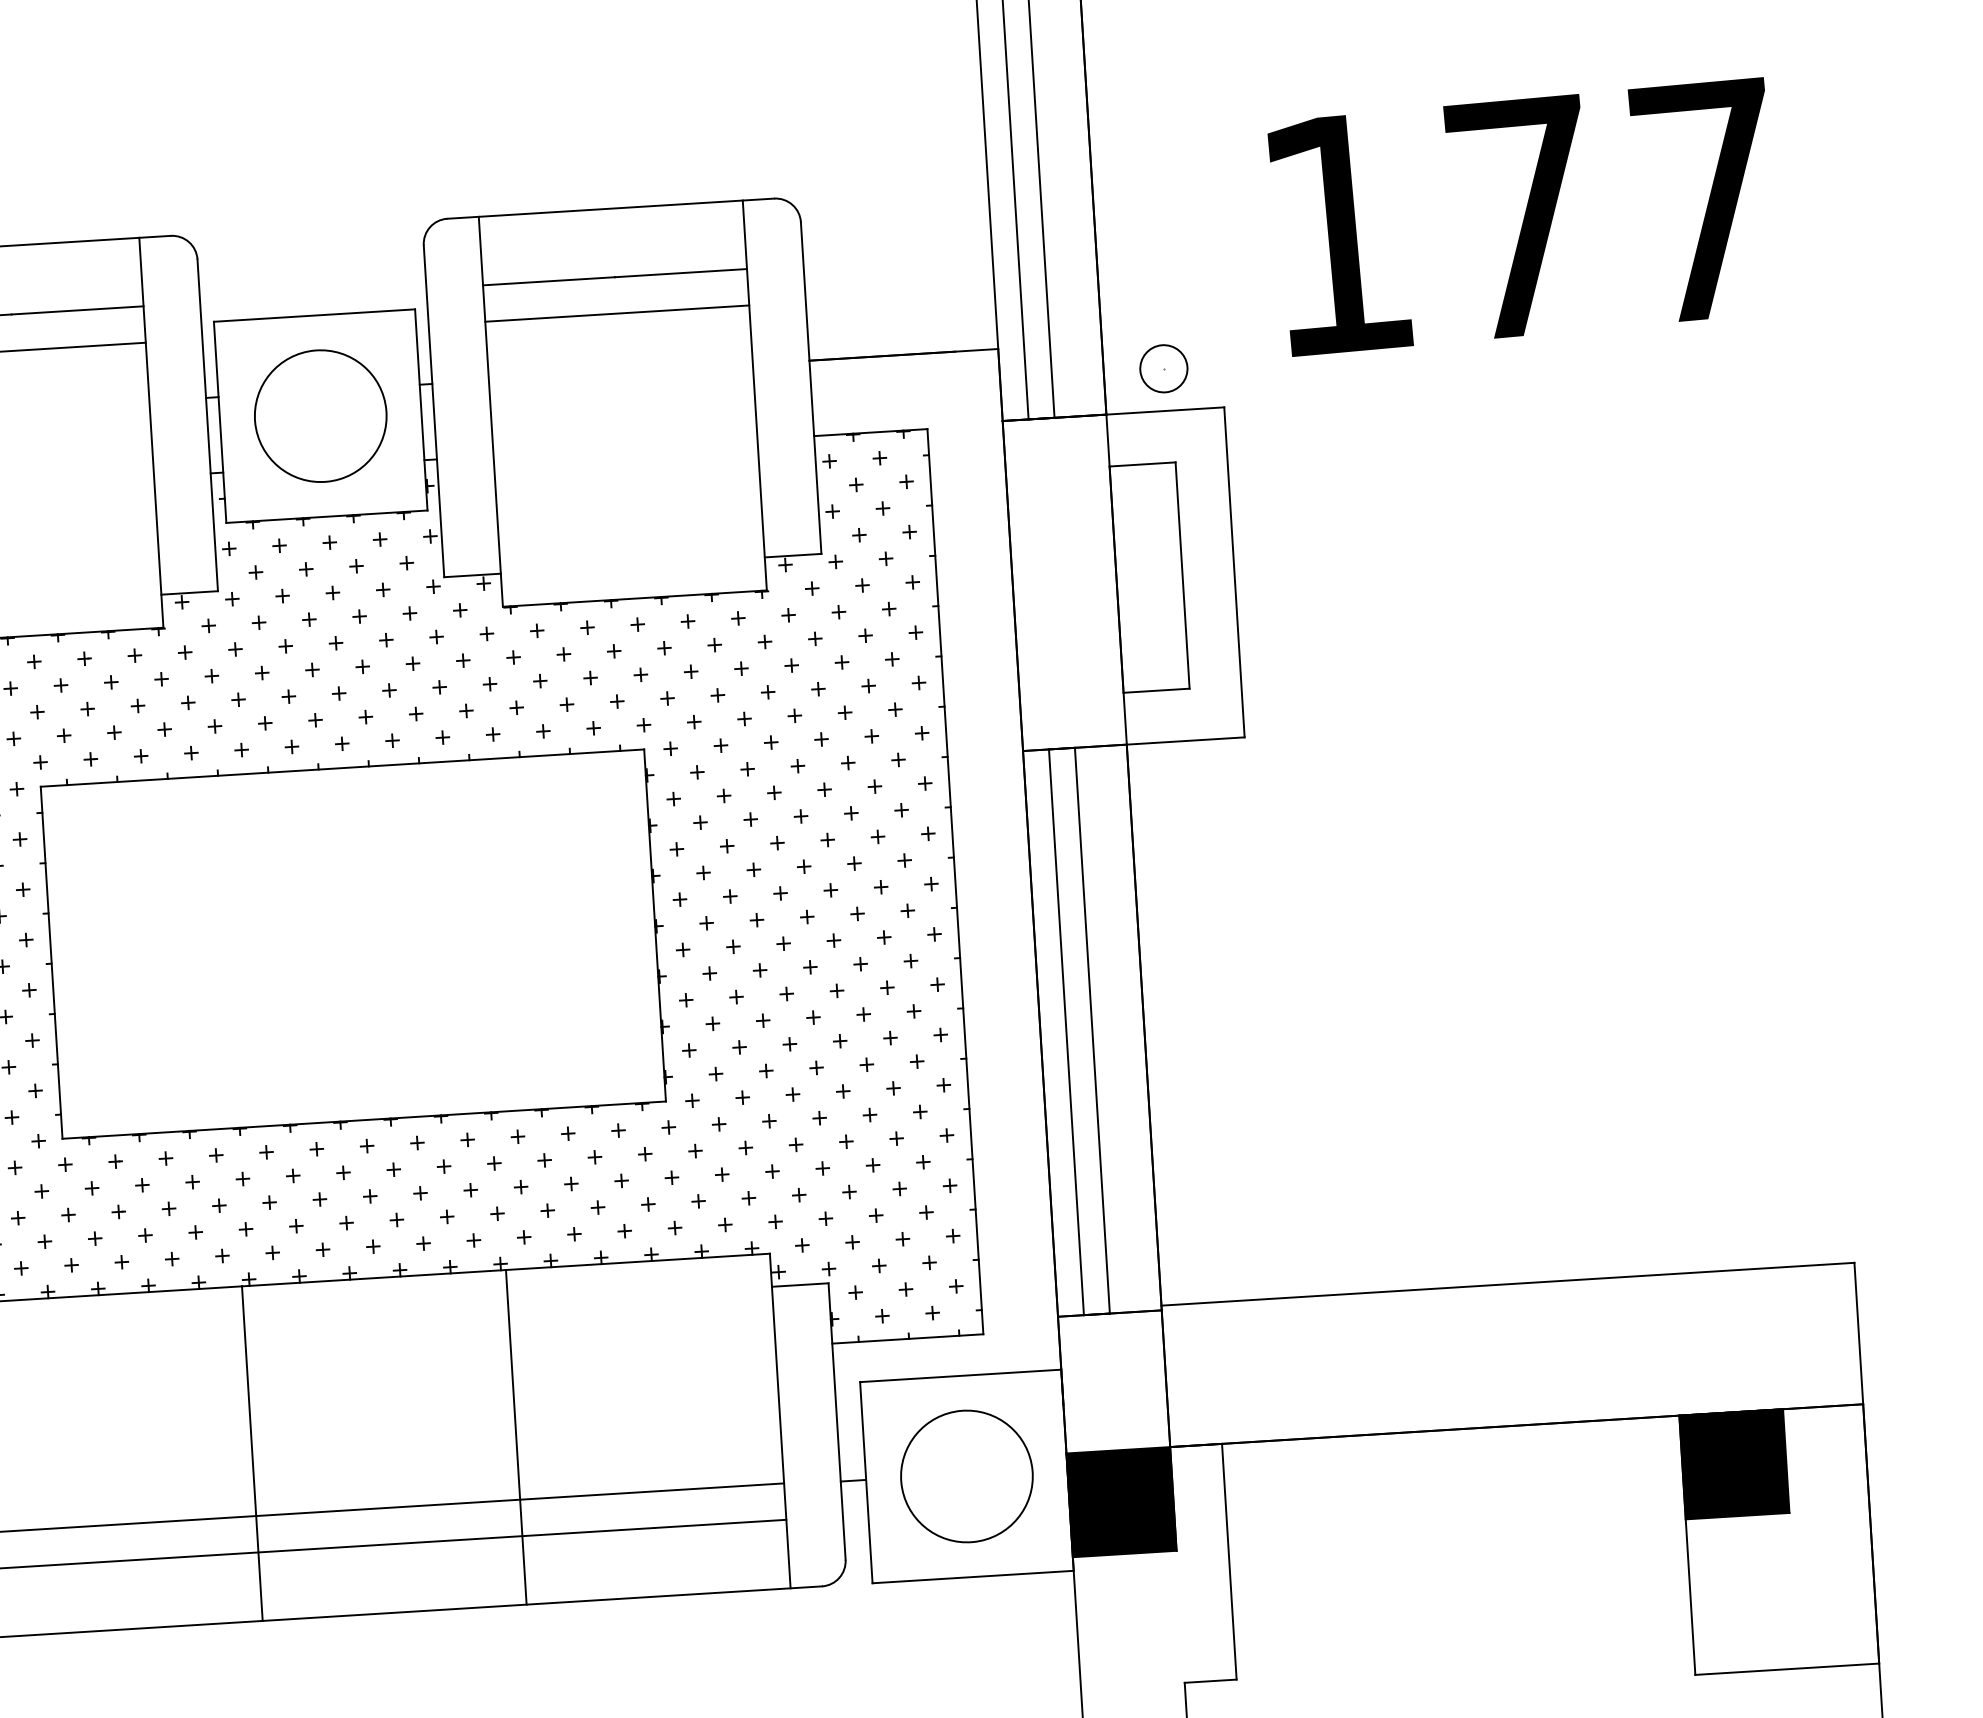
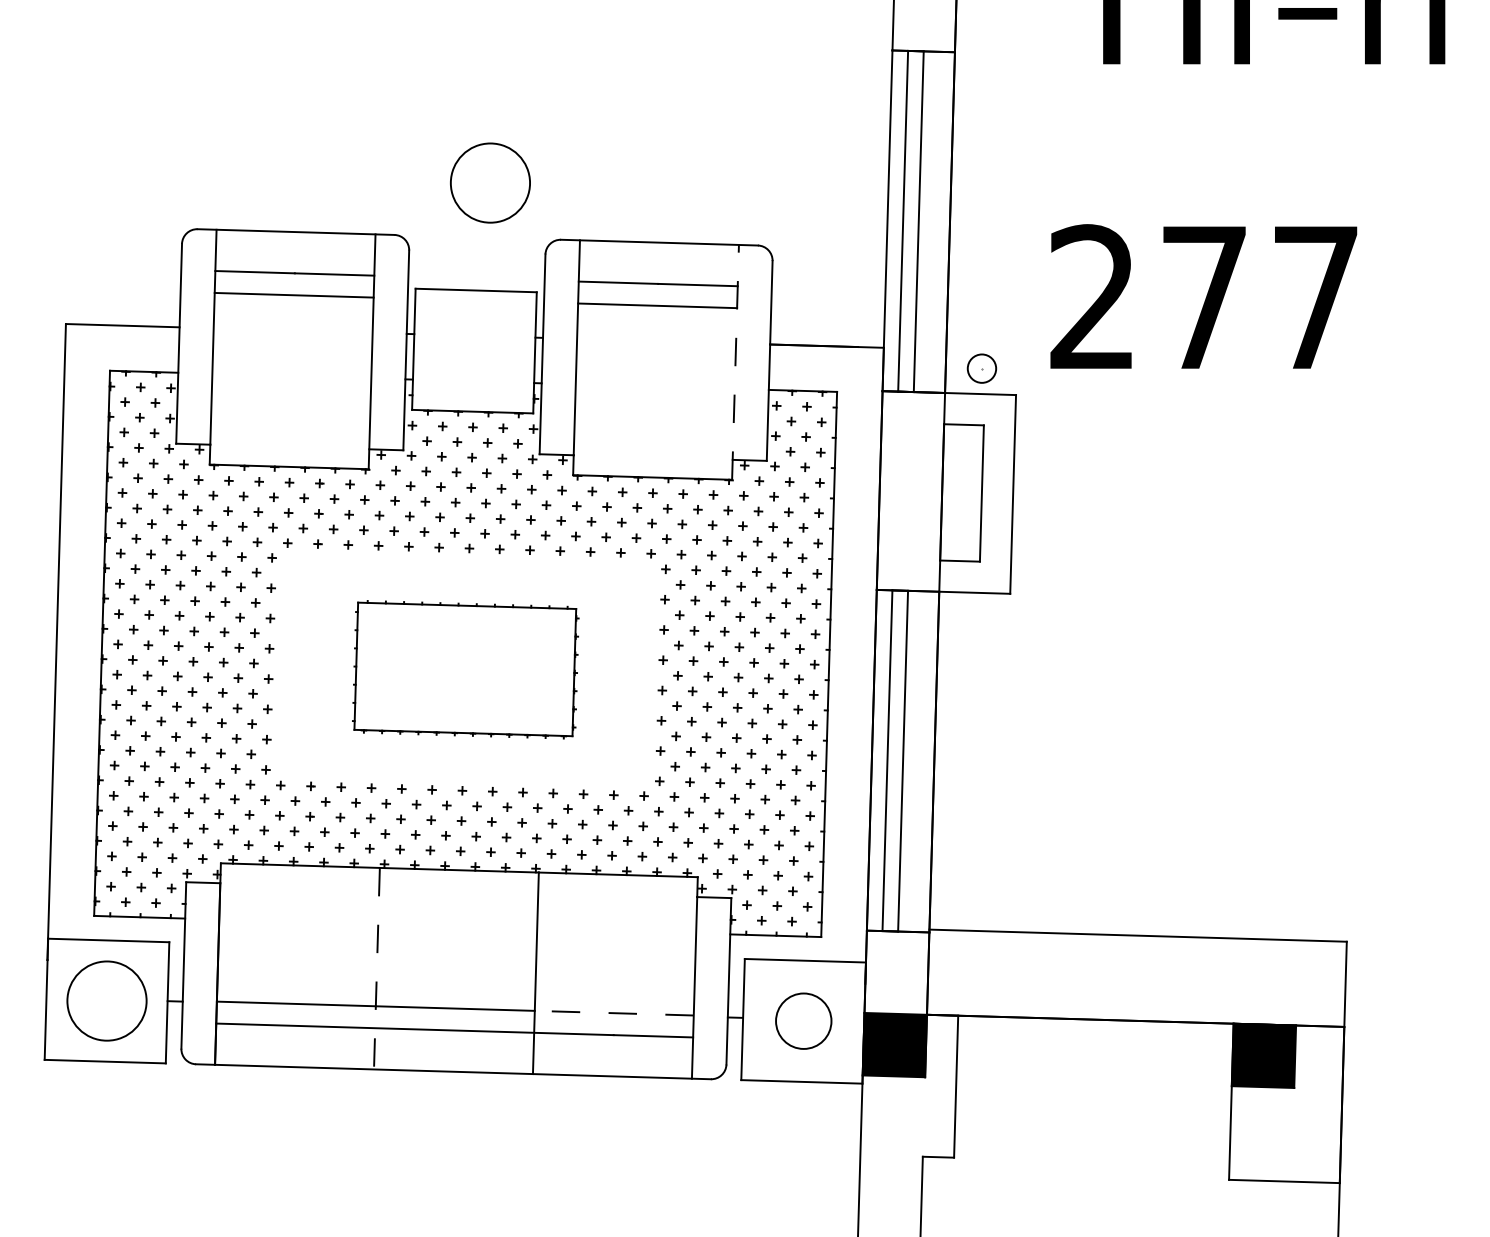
text: (1334, 232) -> (1091, 296), 177 -> 277
line: (754, 394) -> (735, 361), solid -> dashed
part: (320, 415) -> (490, 182), moved
part: (353, 944) -> (465, 669), size x0.6
line: (251, 1453) -> (376, 968), solid -> dashed
part: (966, 1475) -> (803, 1020), size x0.7
line: (652, 1492) -> (614, 1013), solid -> dashed

